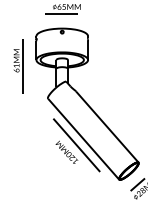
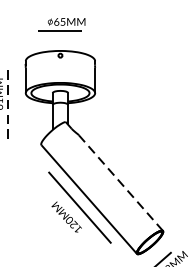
line: (23, 66) -> (8, 101), solid -> dashed
line: (107, 126) -> (121, 182), solid -> dashed

